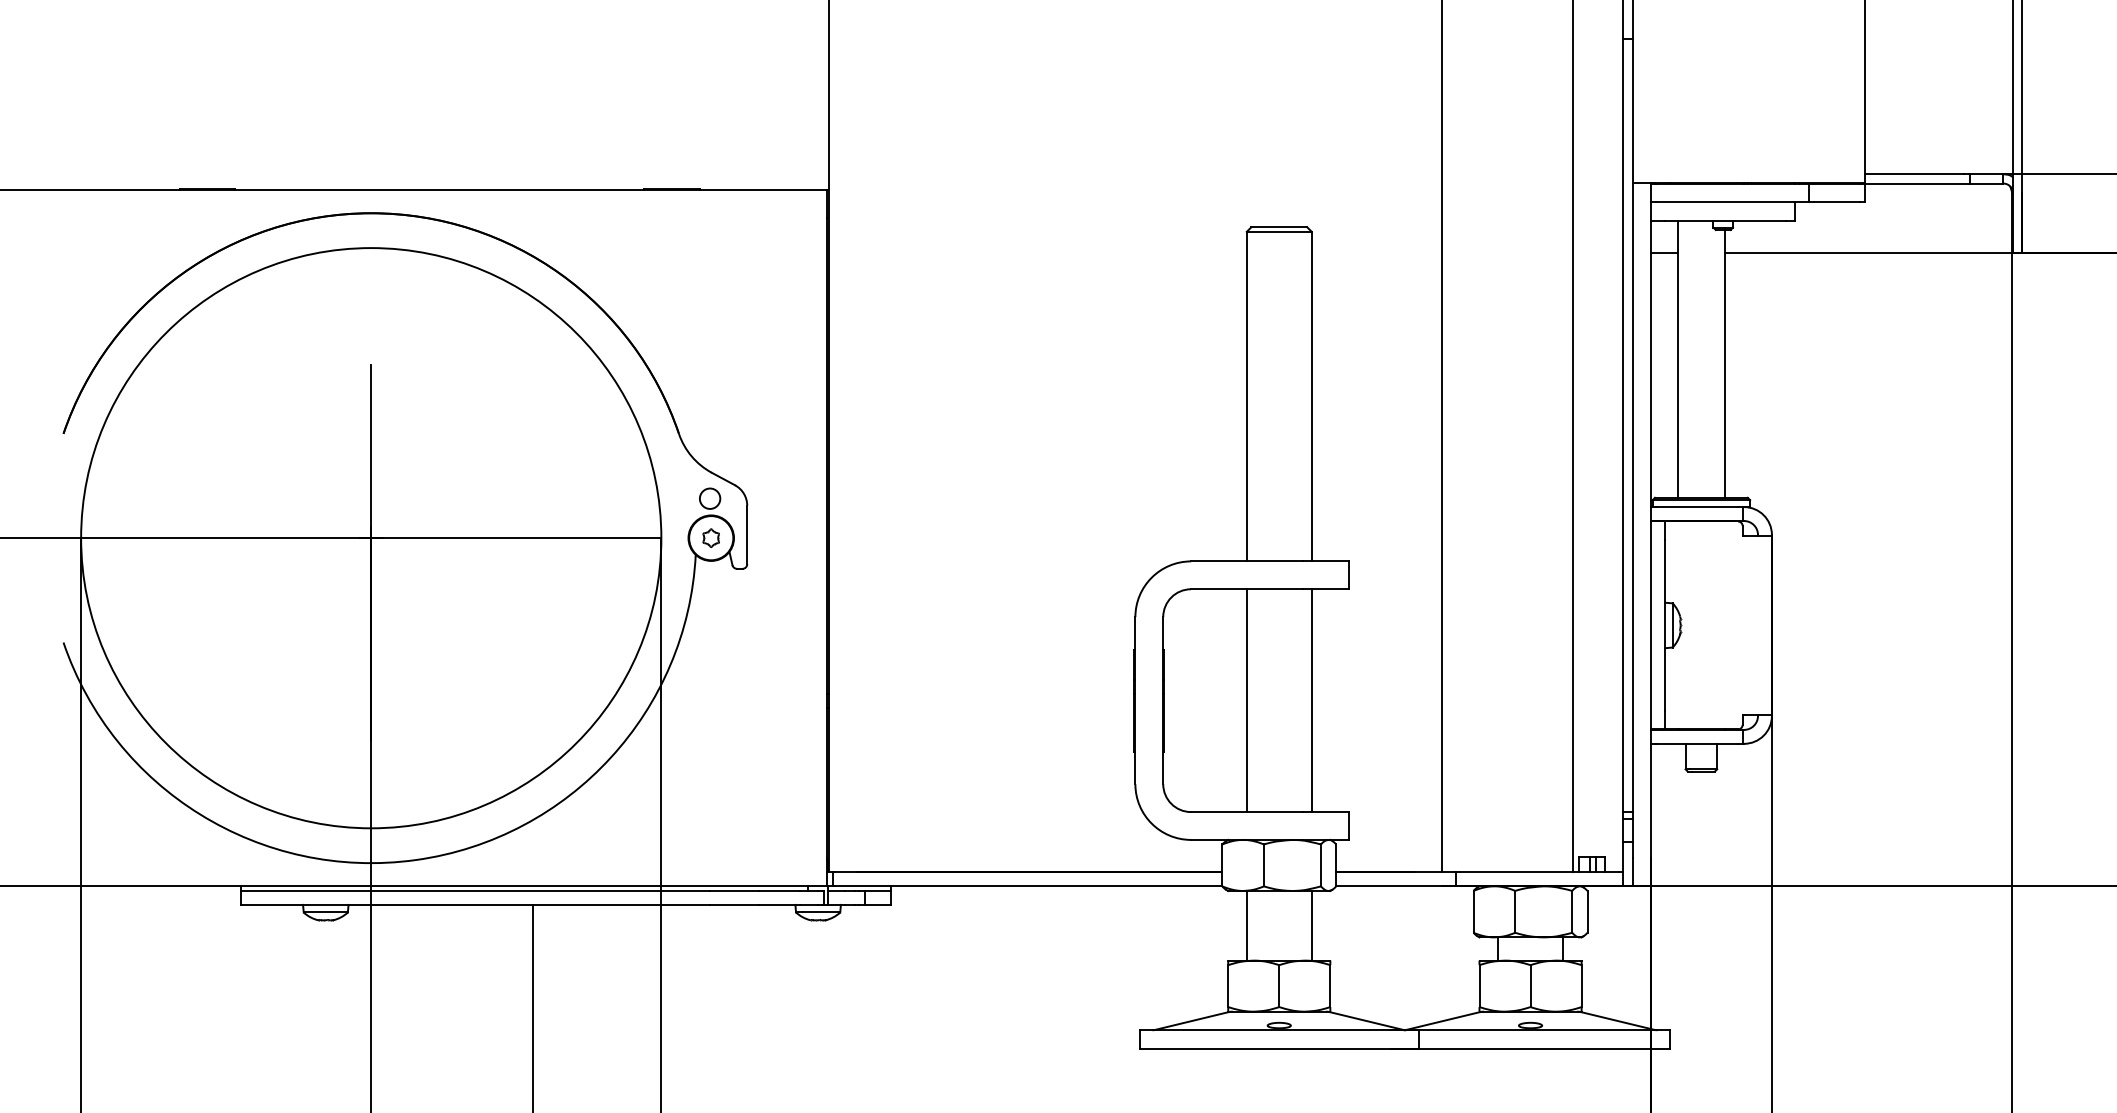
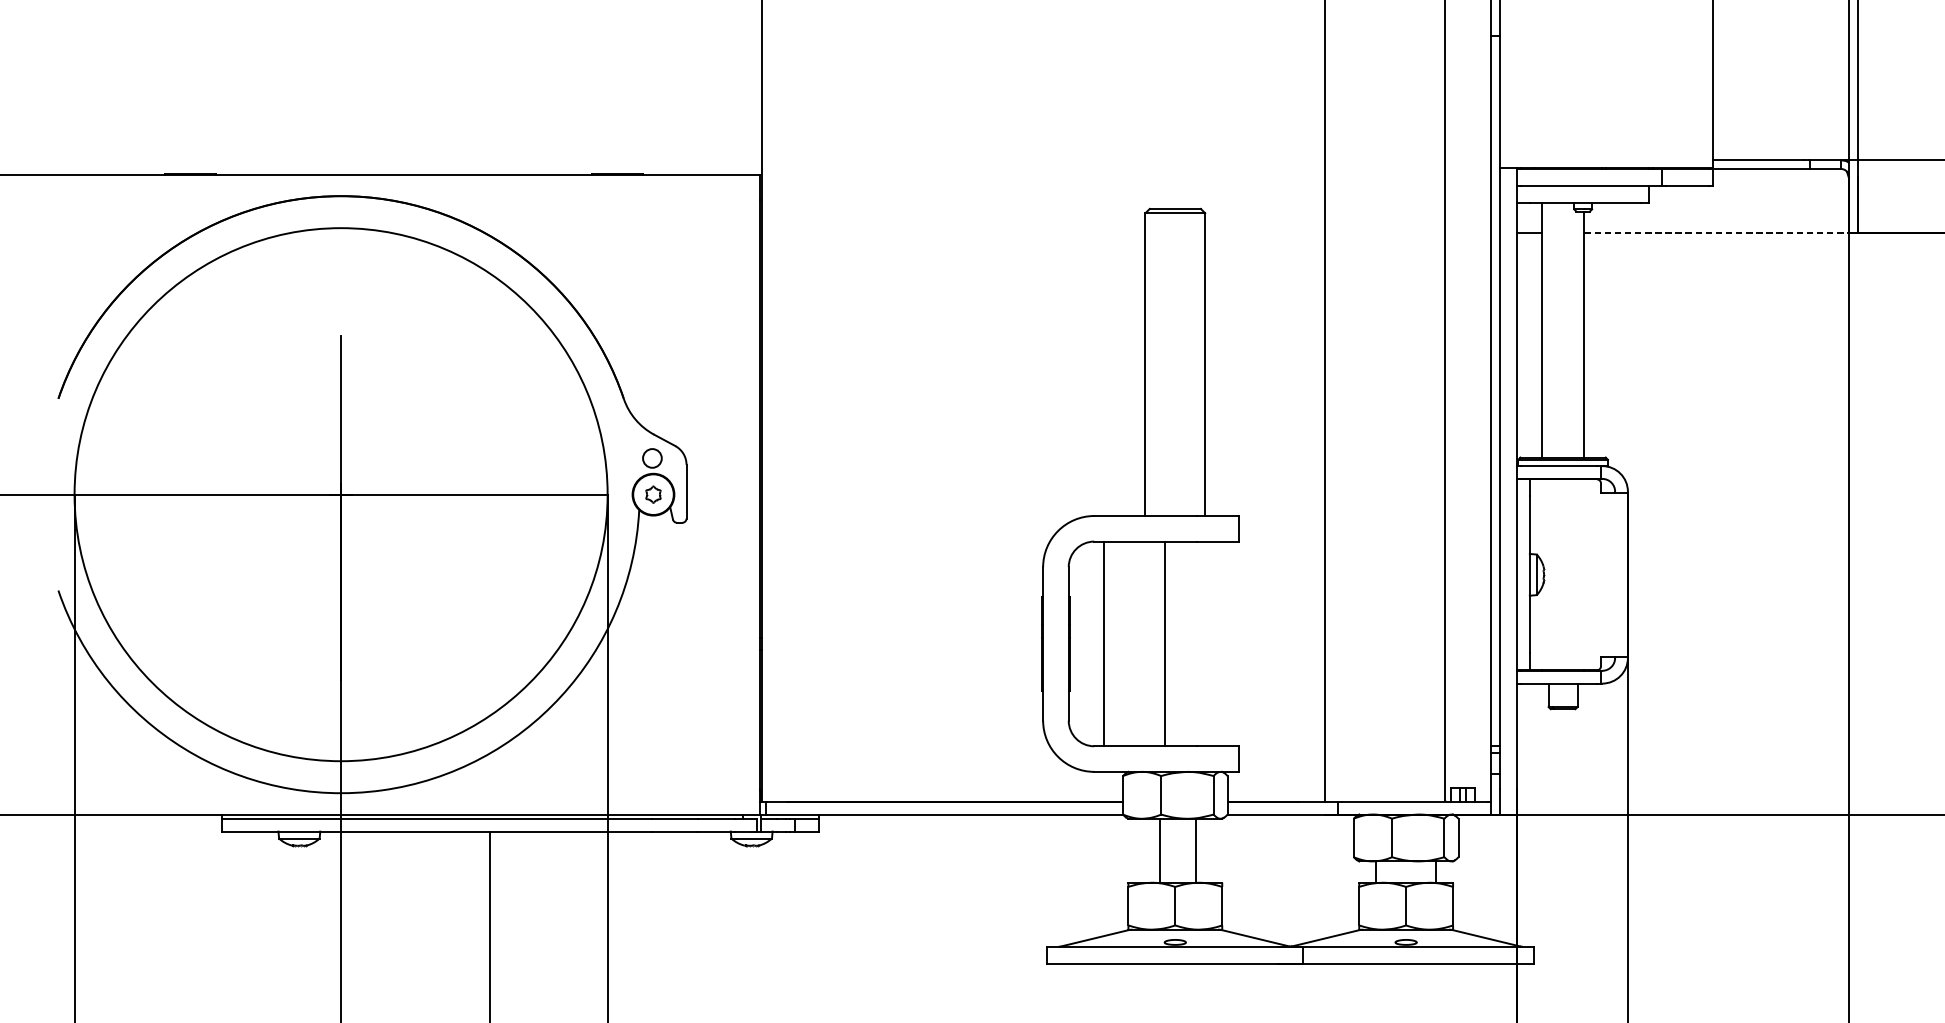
line: (1868, 253) -> (1716, 233), solid -> dashed
line: (1246, 700) -> (1103, 643), moved
line: (1311, 700) -> (1164, 643), moved
line: (1246, 925) -> (1195, 850), moved
line: (1311, 925) -> (1159, 850), moved

